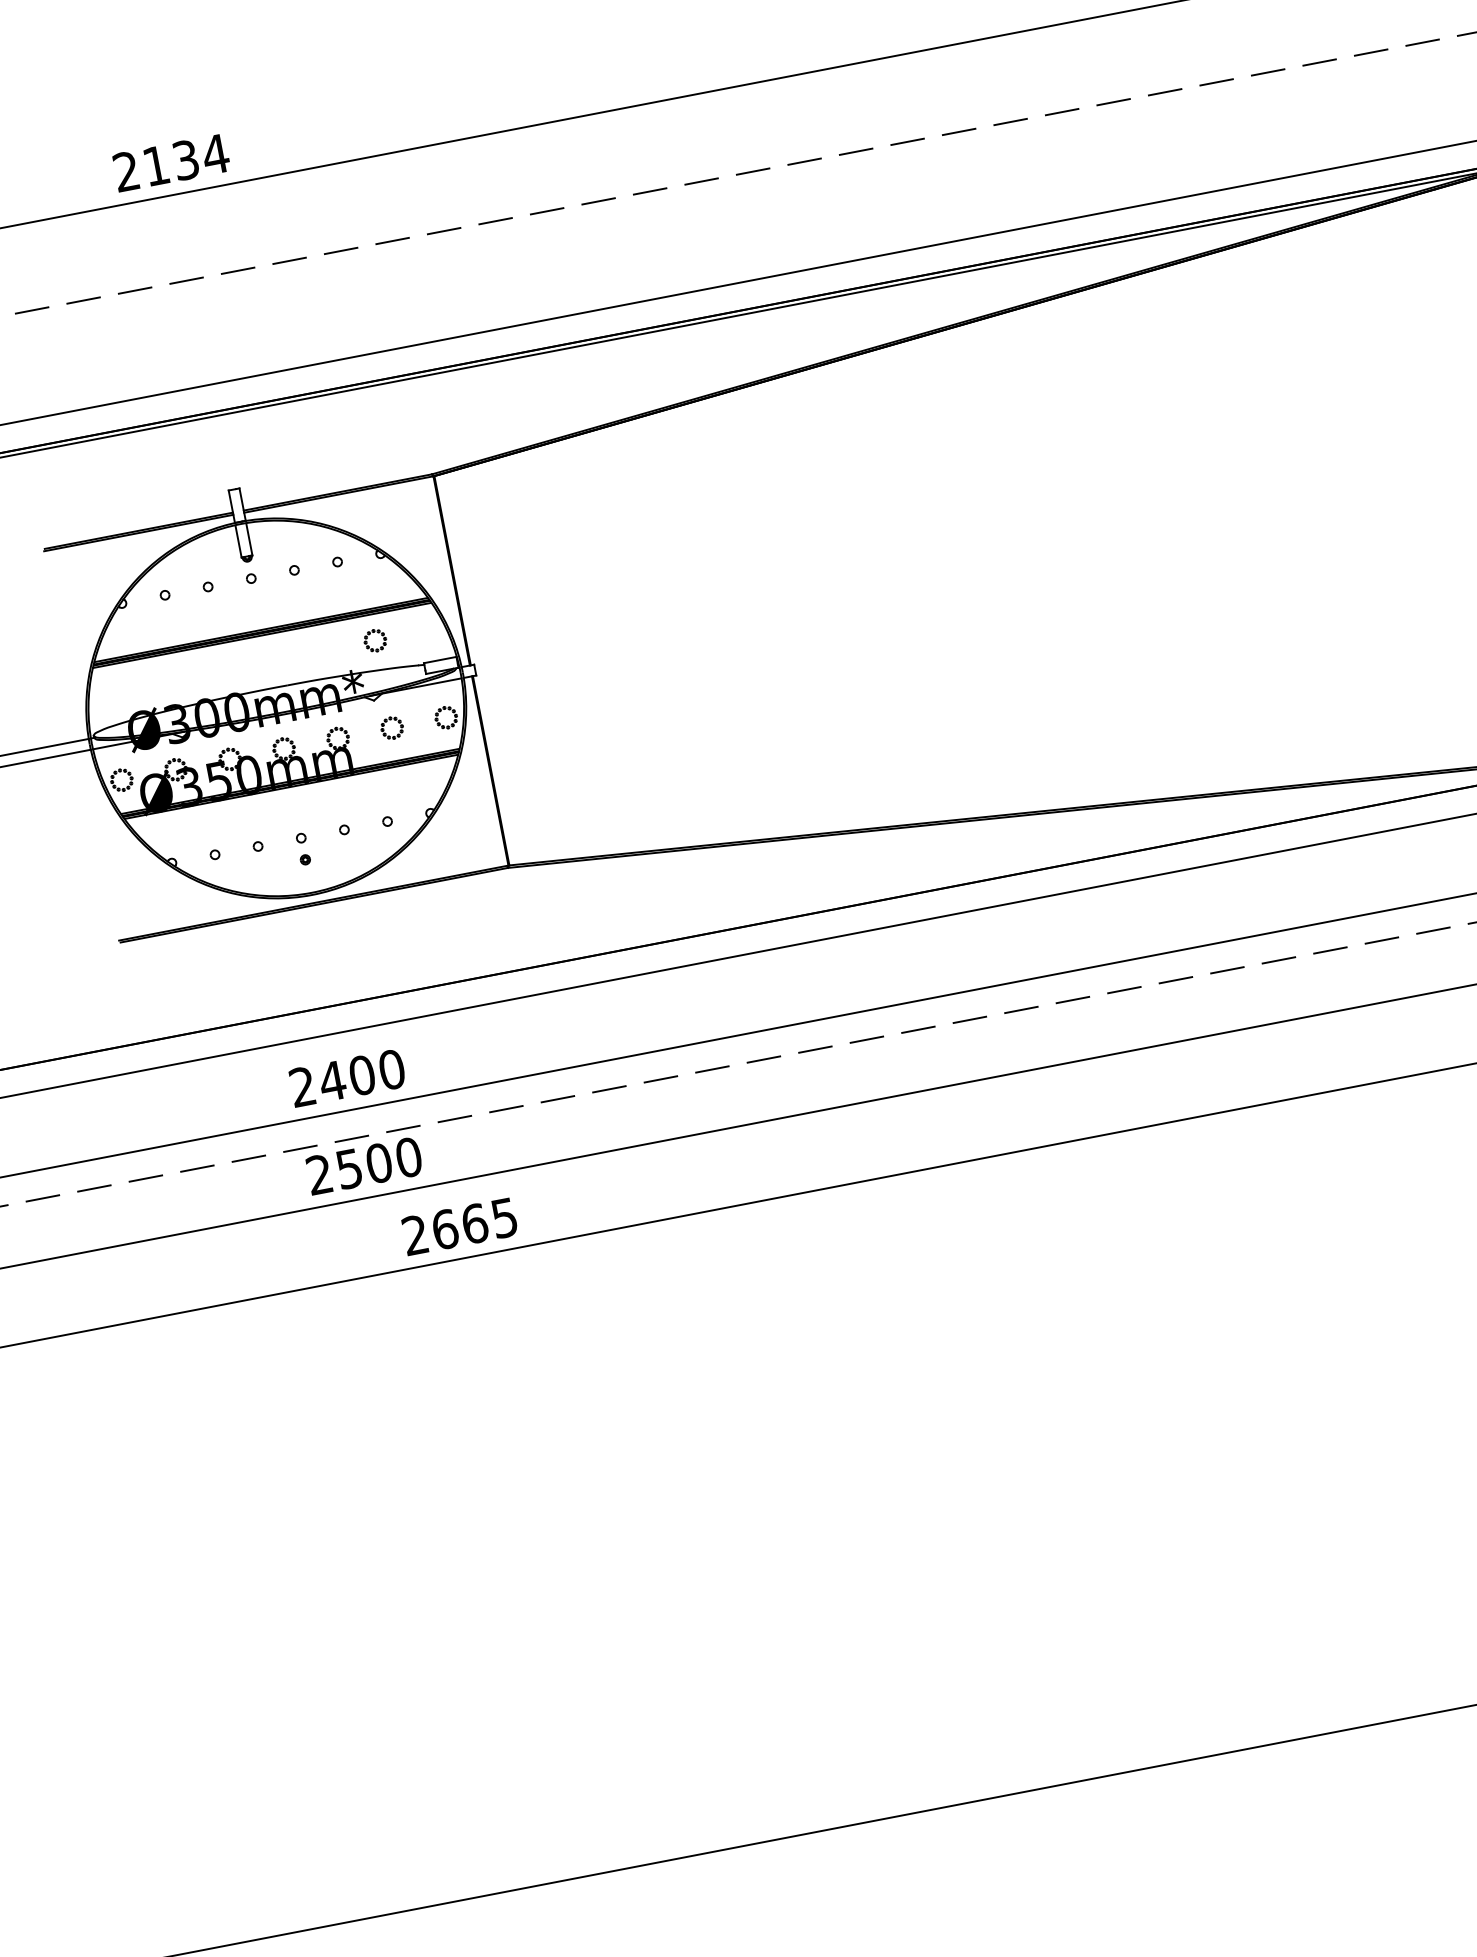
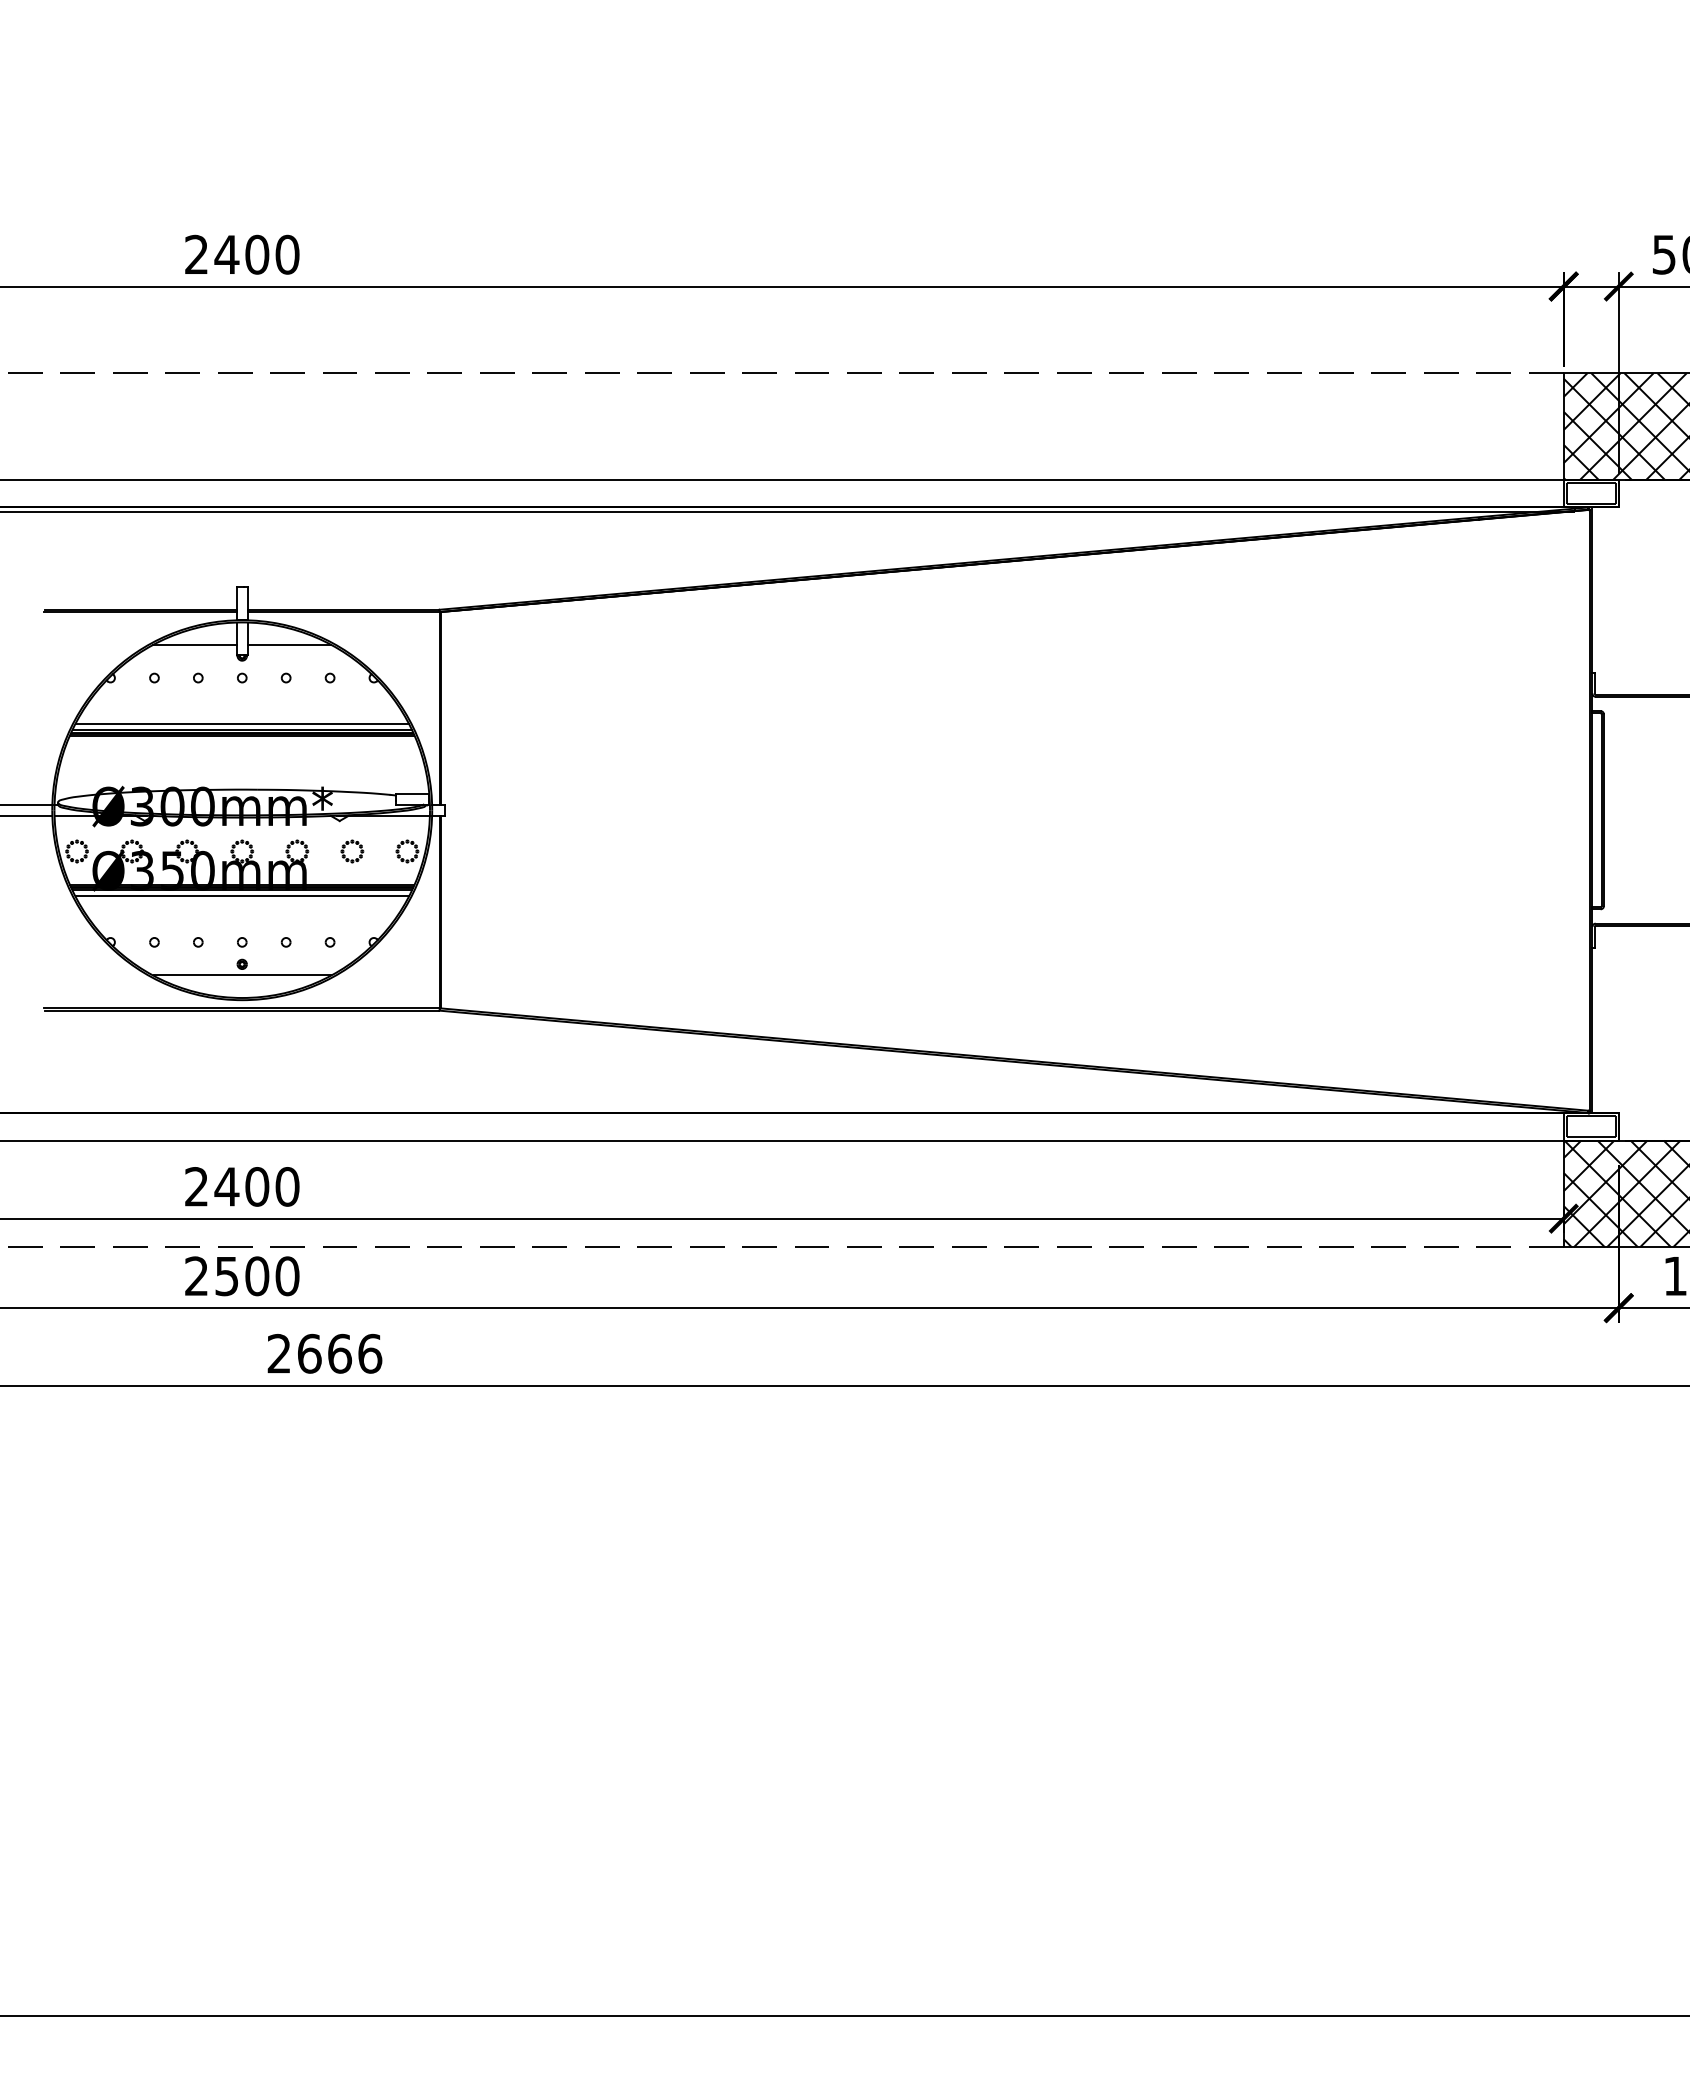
text: (186, 159) -> (257, 254), 2134 -> 2400
line: (291, 537) -> (289, 645), added
line: (198, 555) -> (194, 645), added
line: (259, 624) -> (241, 724), added
part: (375, 640) -> (352, 762), removed
line: (291, 793) -> (241, 896), added
line: (306, 870) -> (241, 975), added
text: (504, 1217) -> (370, 1353), 2665 -> 2666

